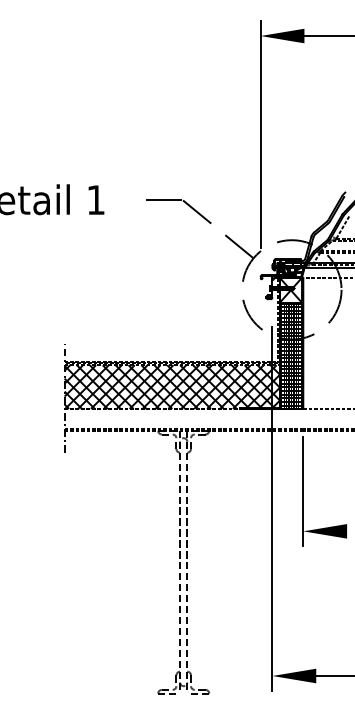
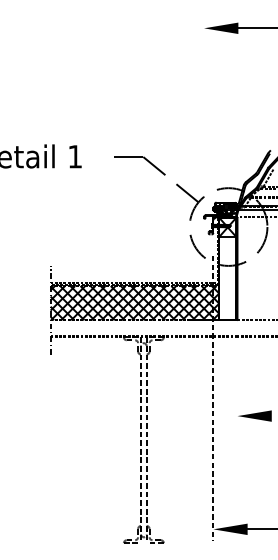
line: (260, 134) -> (203, 105), removed
hatch: (290, 355) -> (227, 278), removed
line: (303, 491) -> (237, 384), removed
line: (272, 508) -> (213, 398), solid -> dashed

